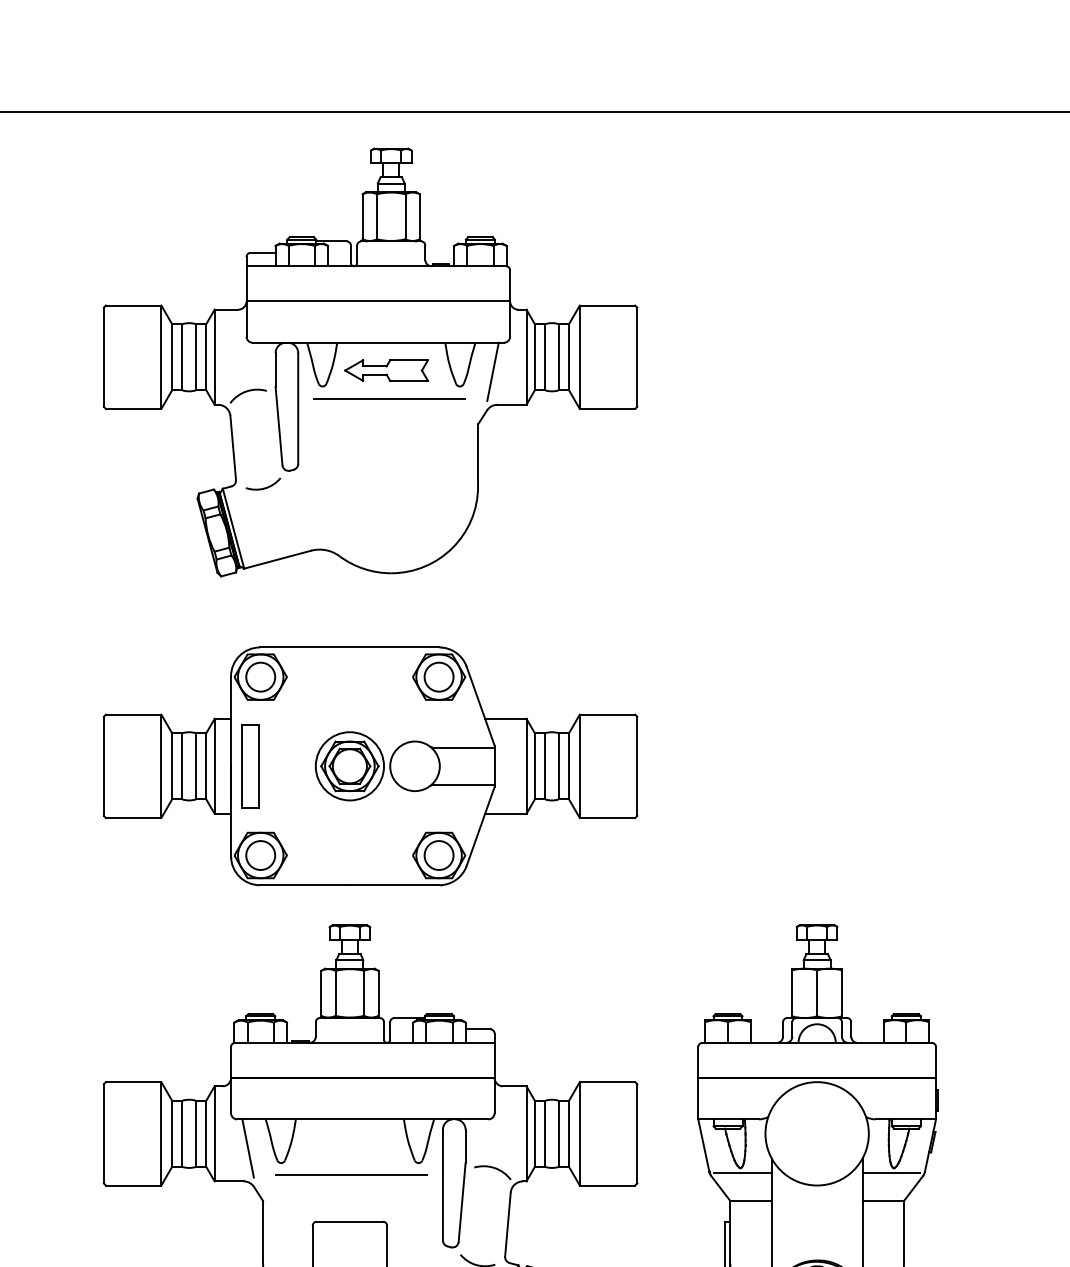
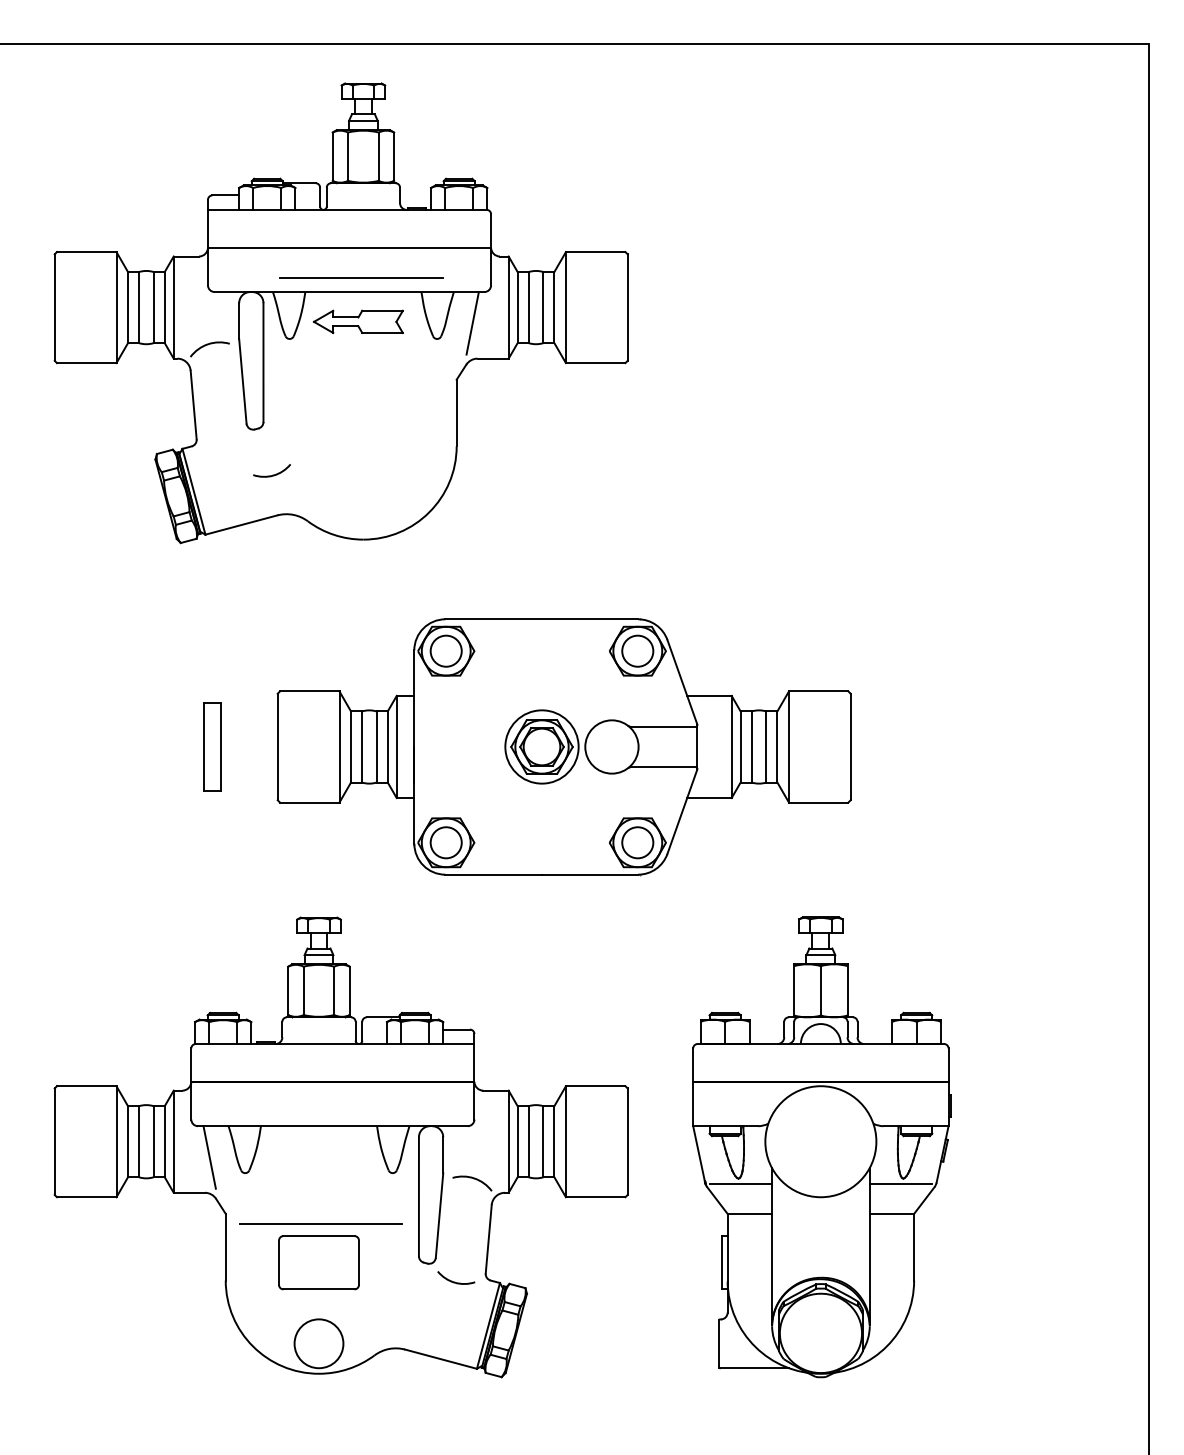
line: (389, 398) -> (361, 277), moved
arc: (263, 487) -> (272, 474), moved
part: (369, 766) -> (563, 747), moved
line: (351, 1174) -> (320, 1223), moved

